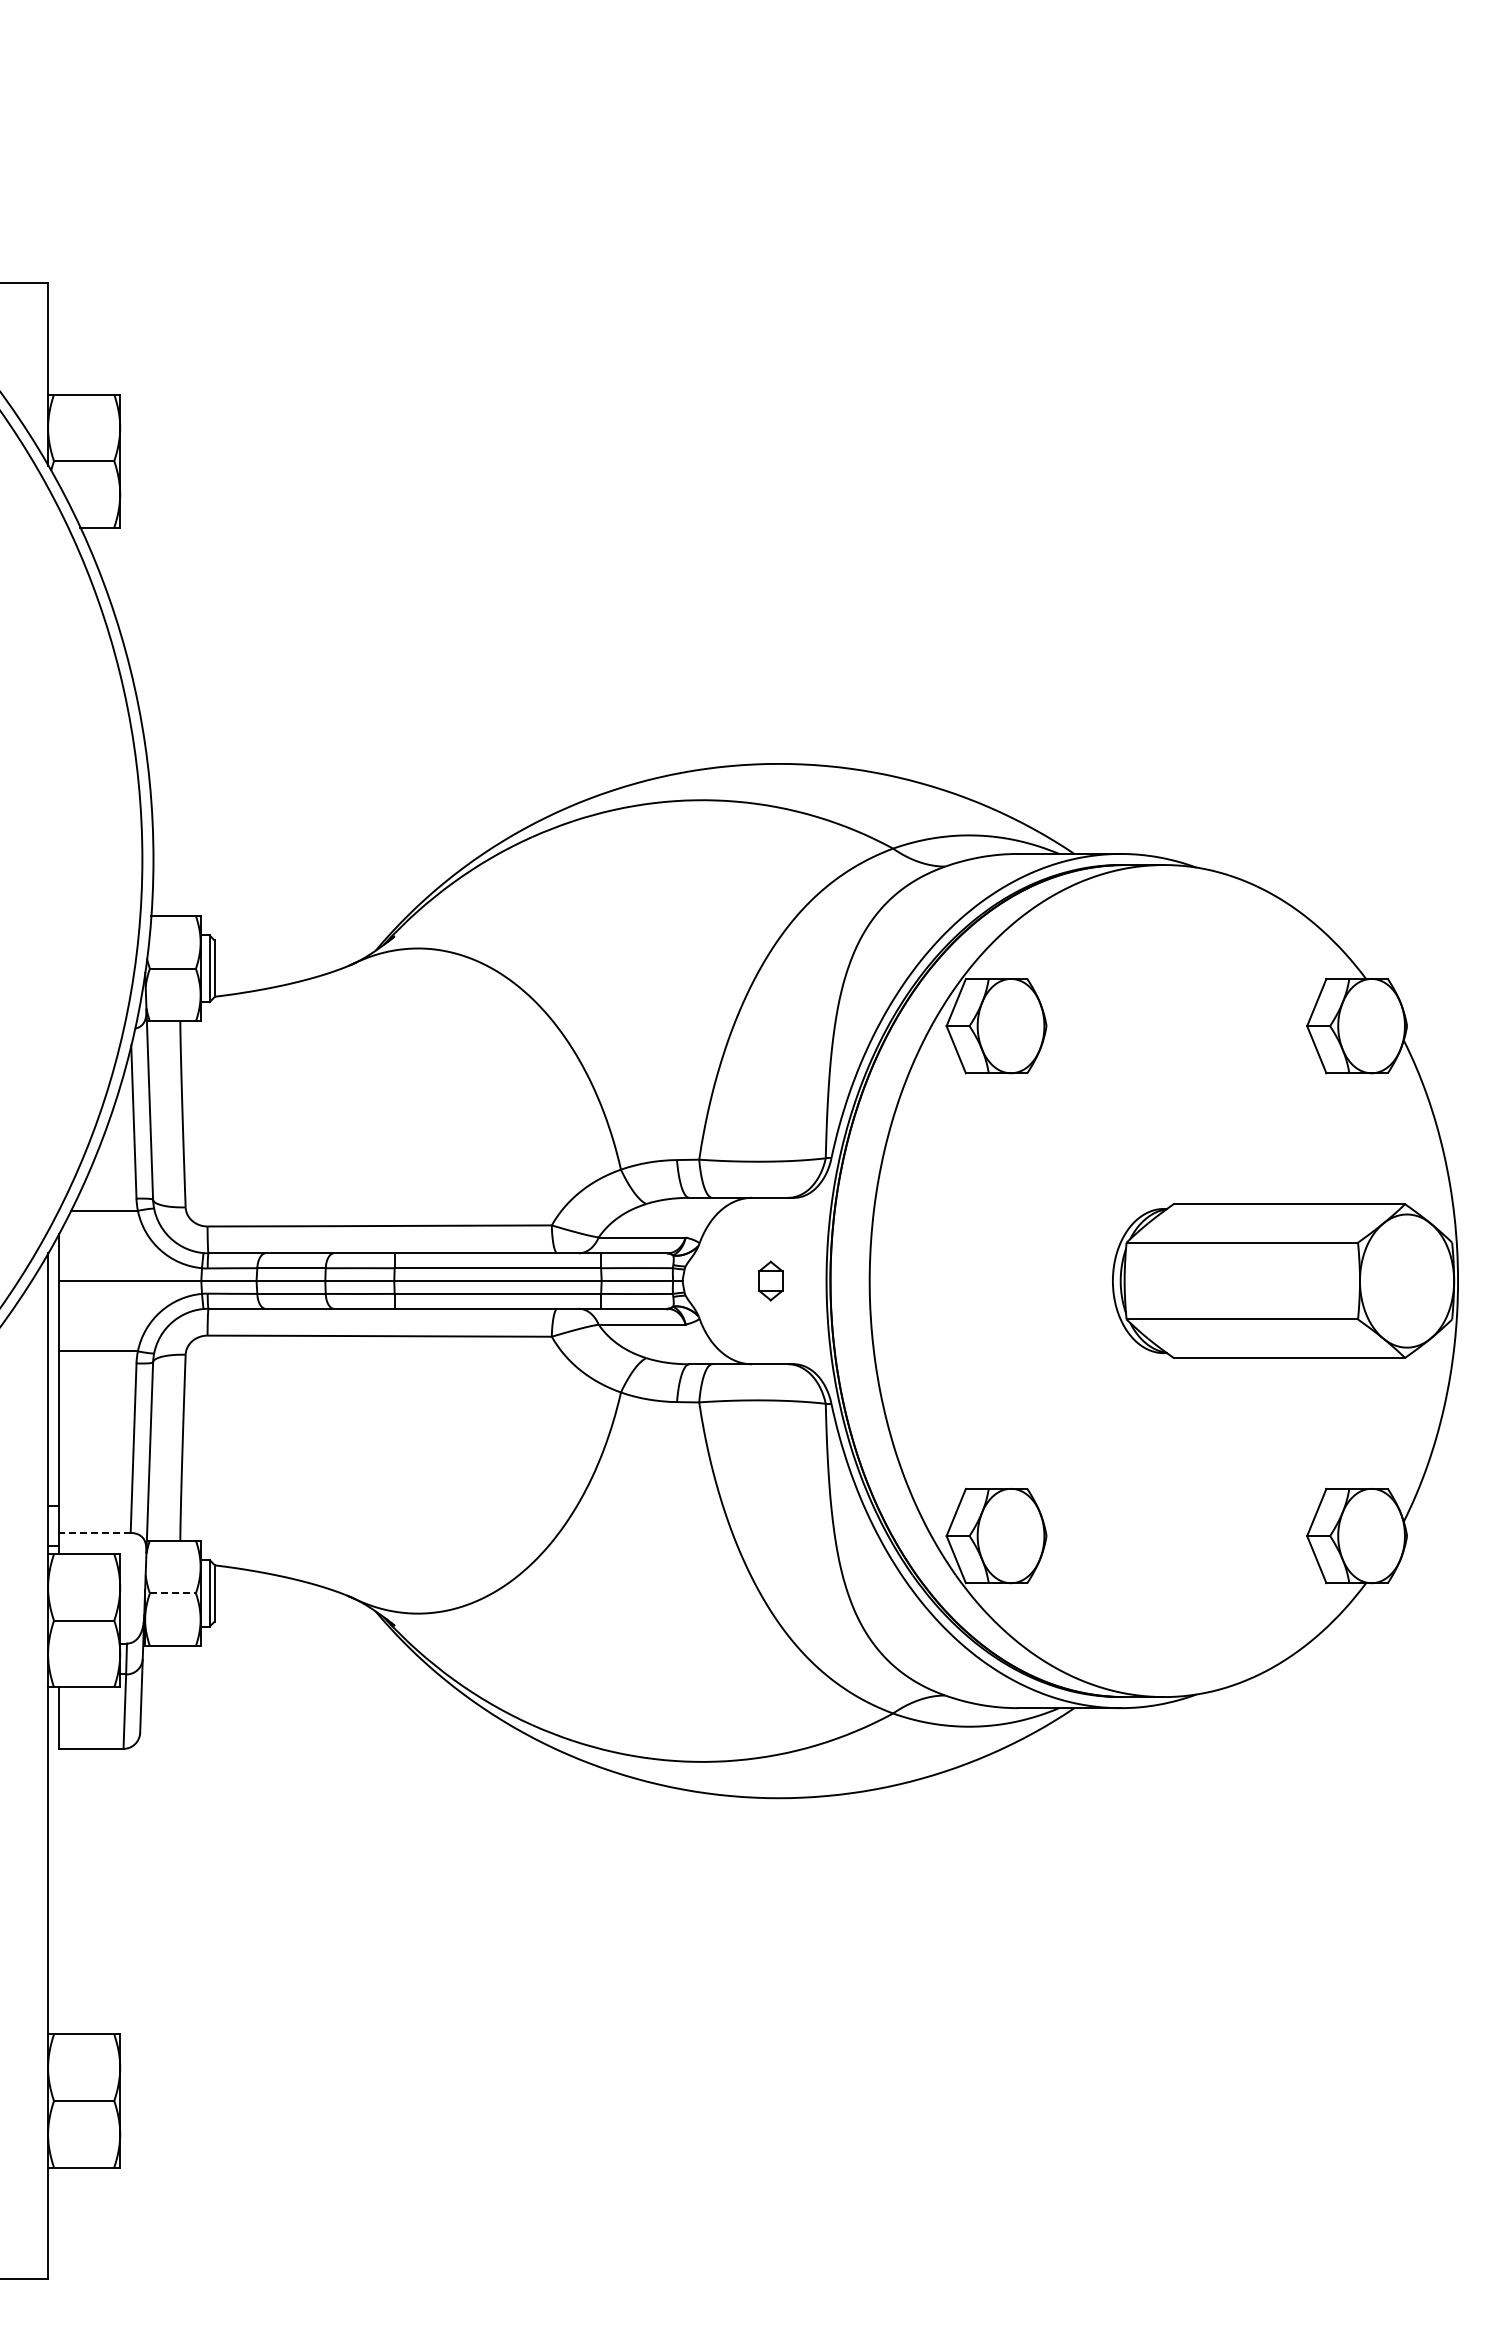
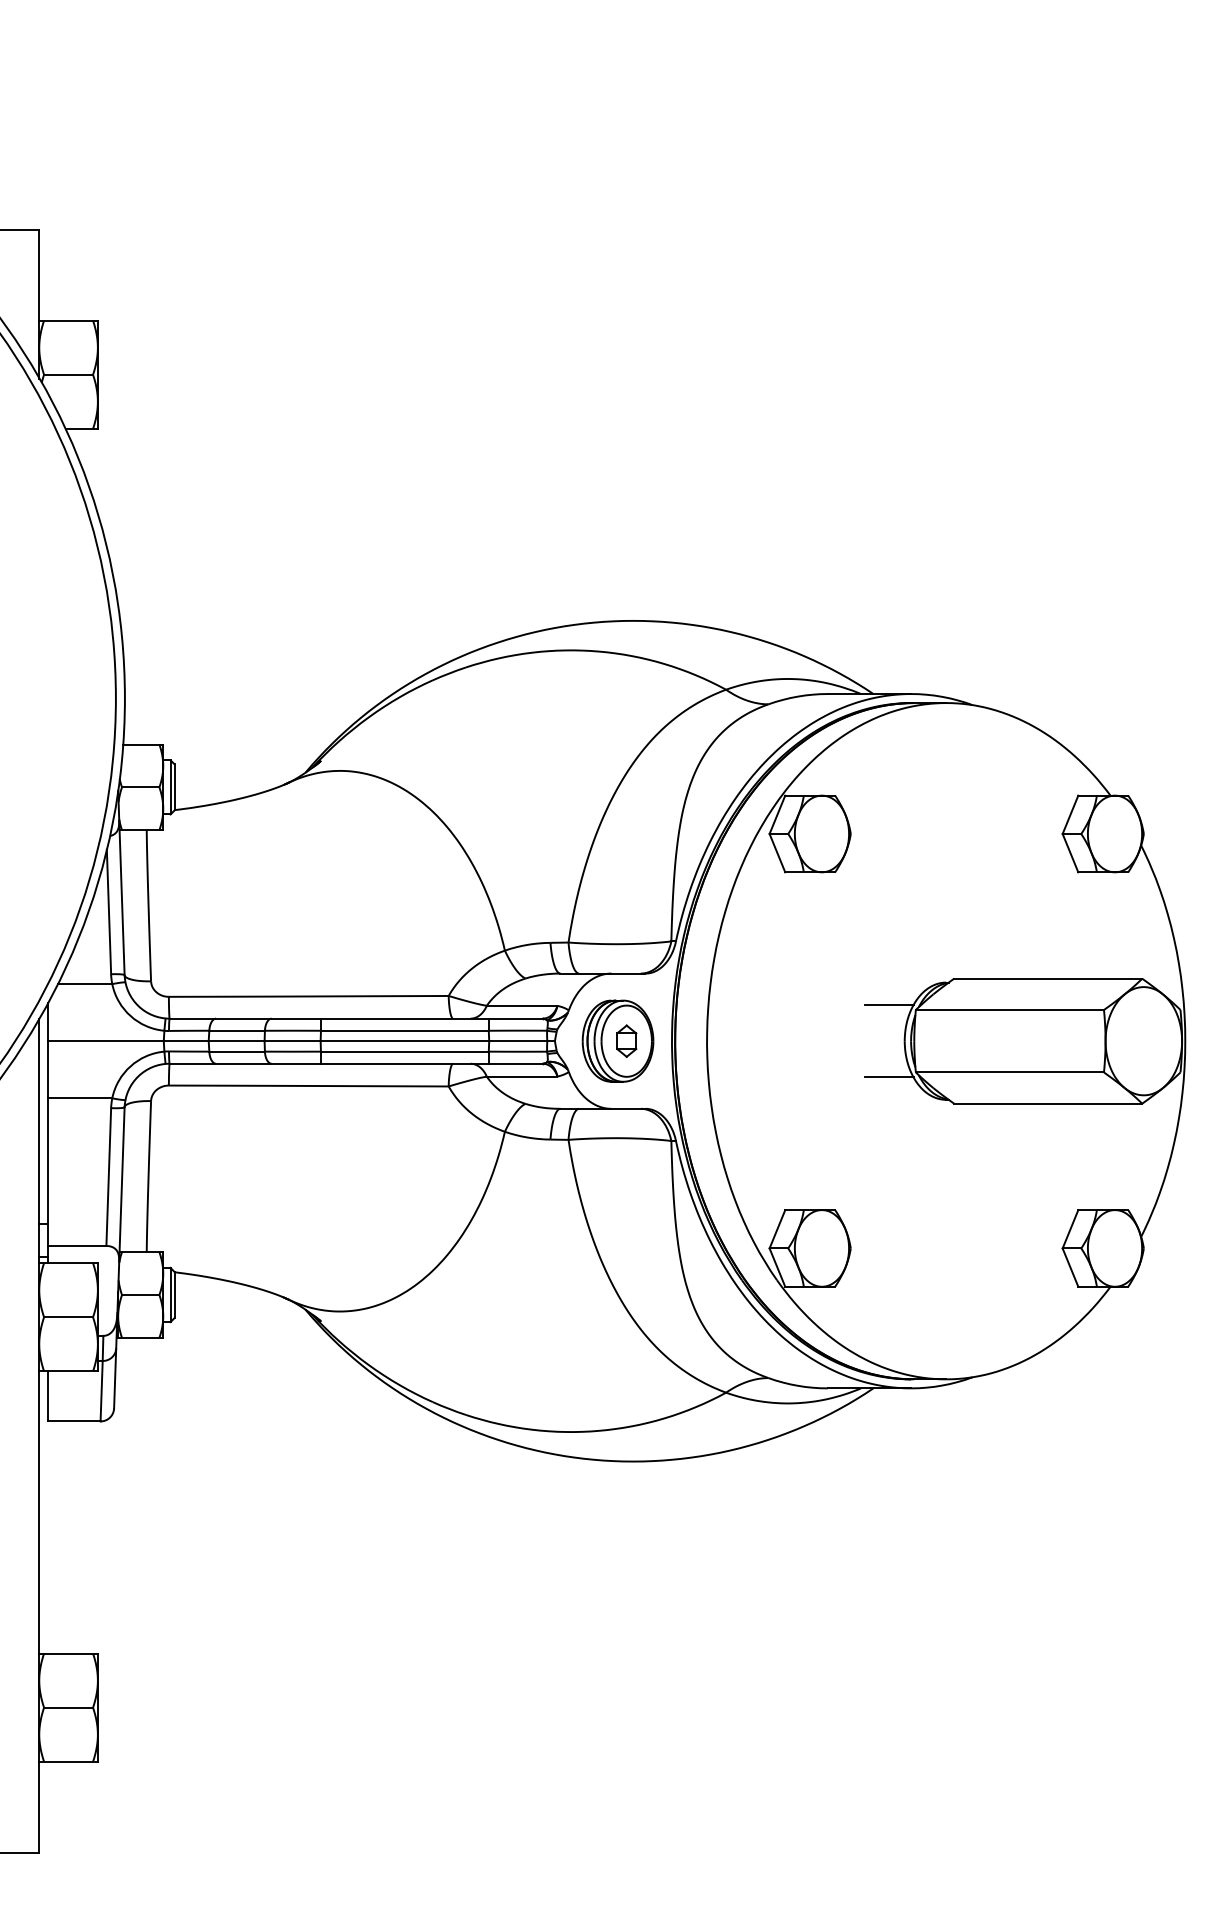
line: (1093, 1236) -> (888, 1004), added
part: (759, 1280) -> (617, 1040), added
line: (1093, 1325) -> (888, 1077), added
line: (94, 1532) -> (76, 1245), dashed -> solid
line: (173, 1593) -> (141, 1295), dashed -> solid

